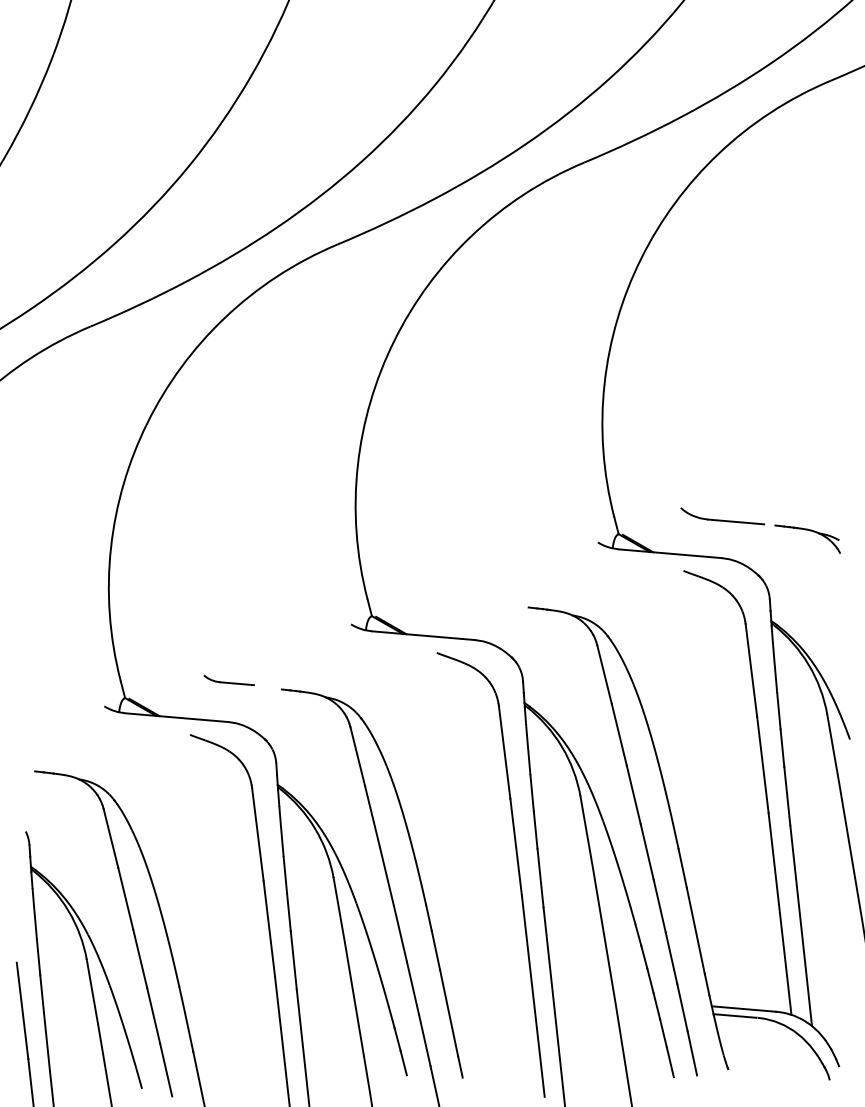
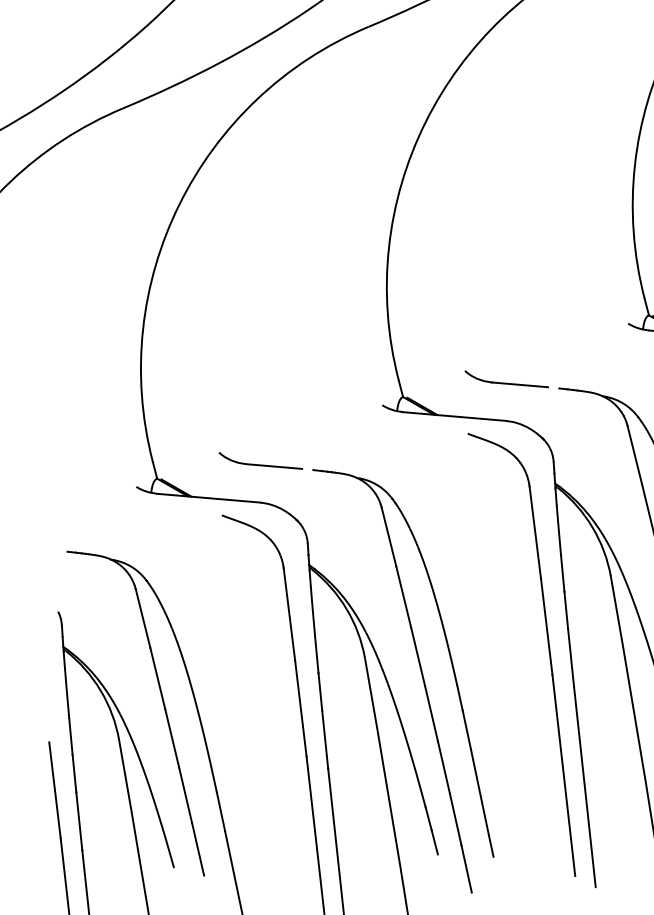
part: (475, 598) -> (506, 379), added
part: (228, 680) -> (260, 461), size x1.67

